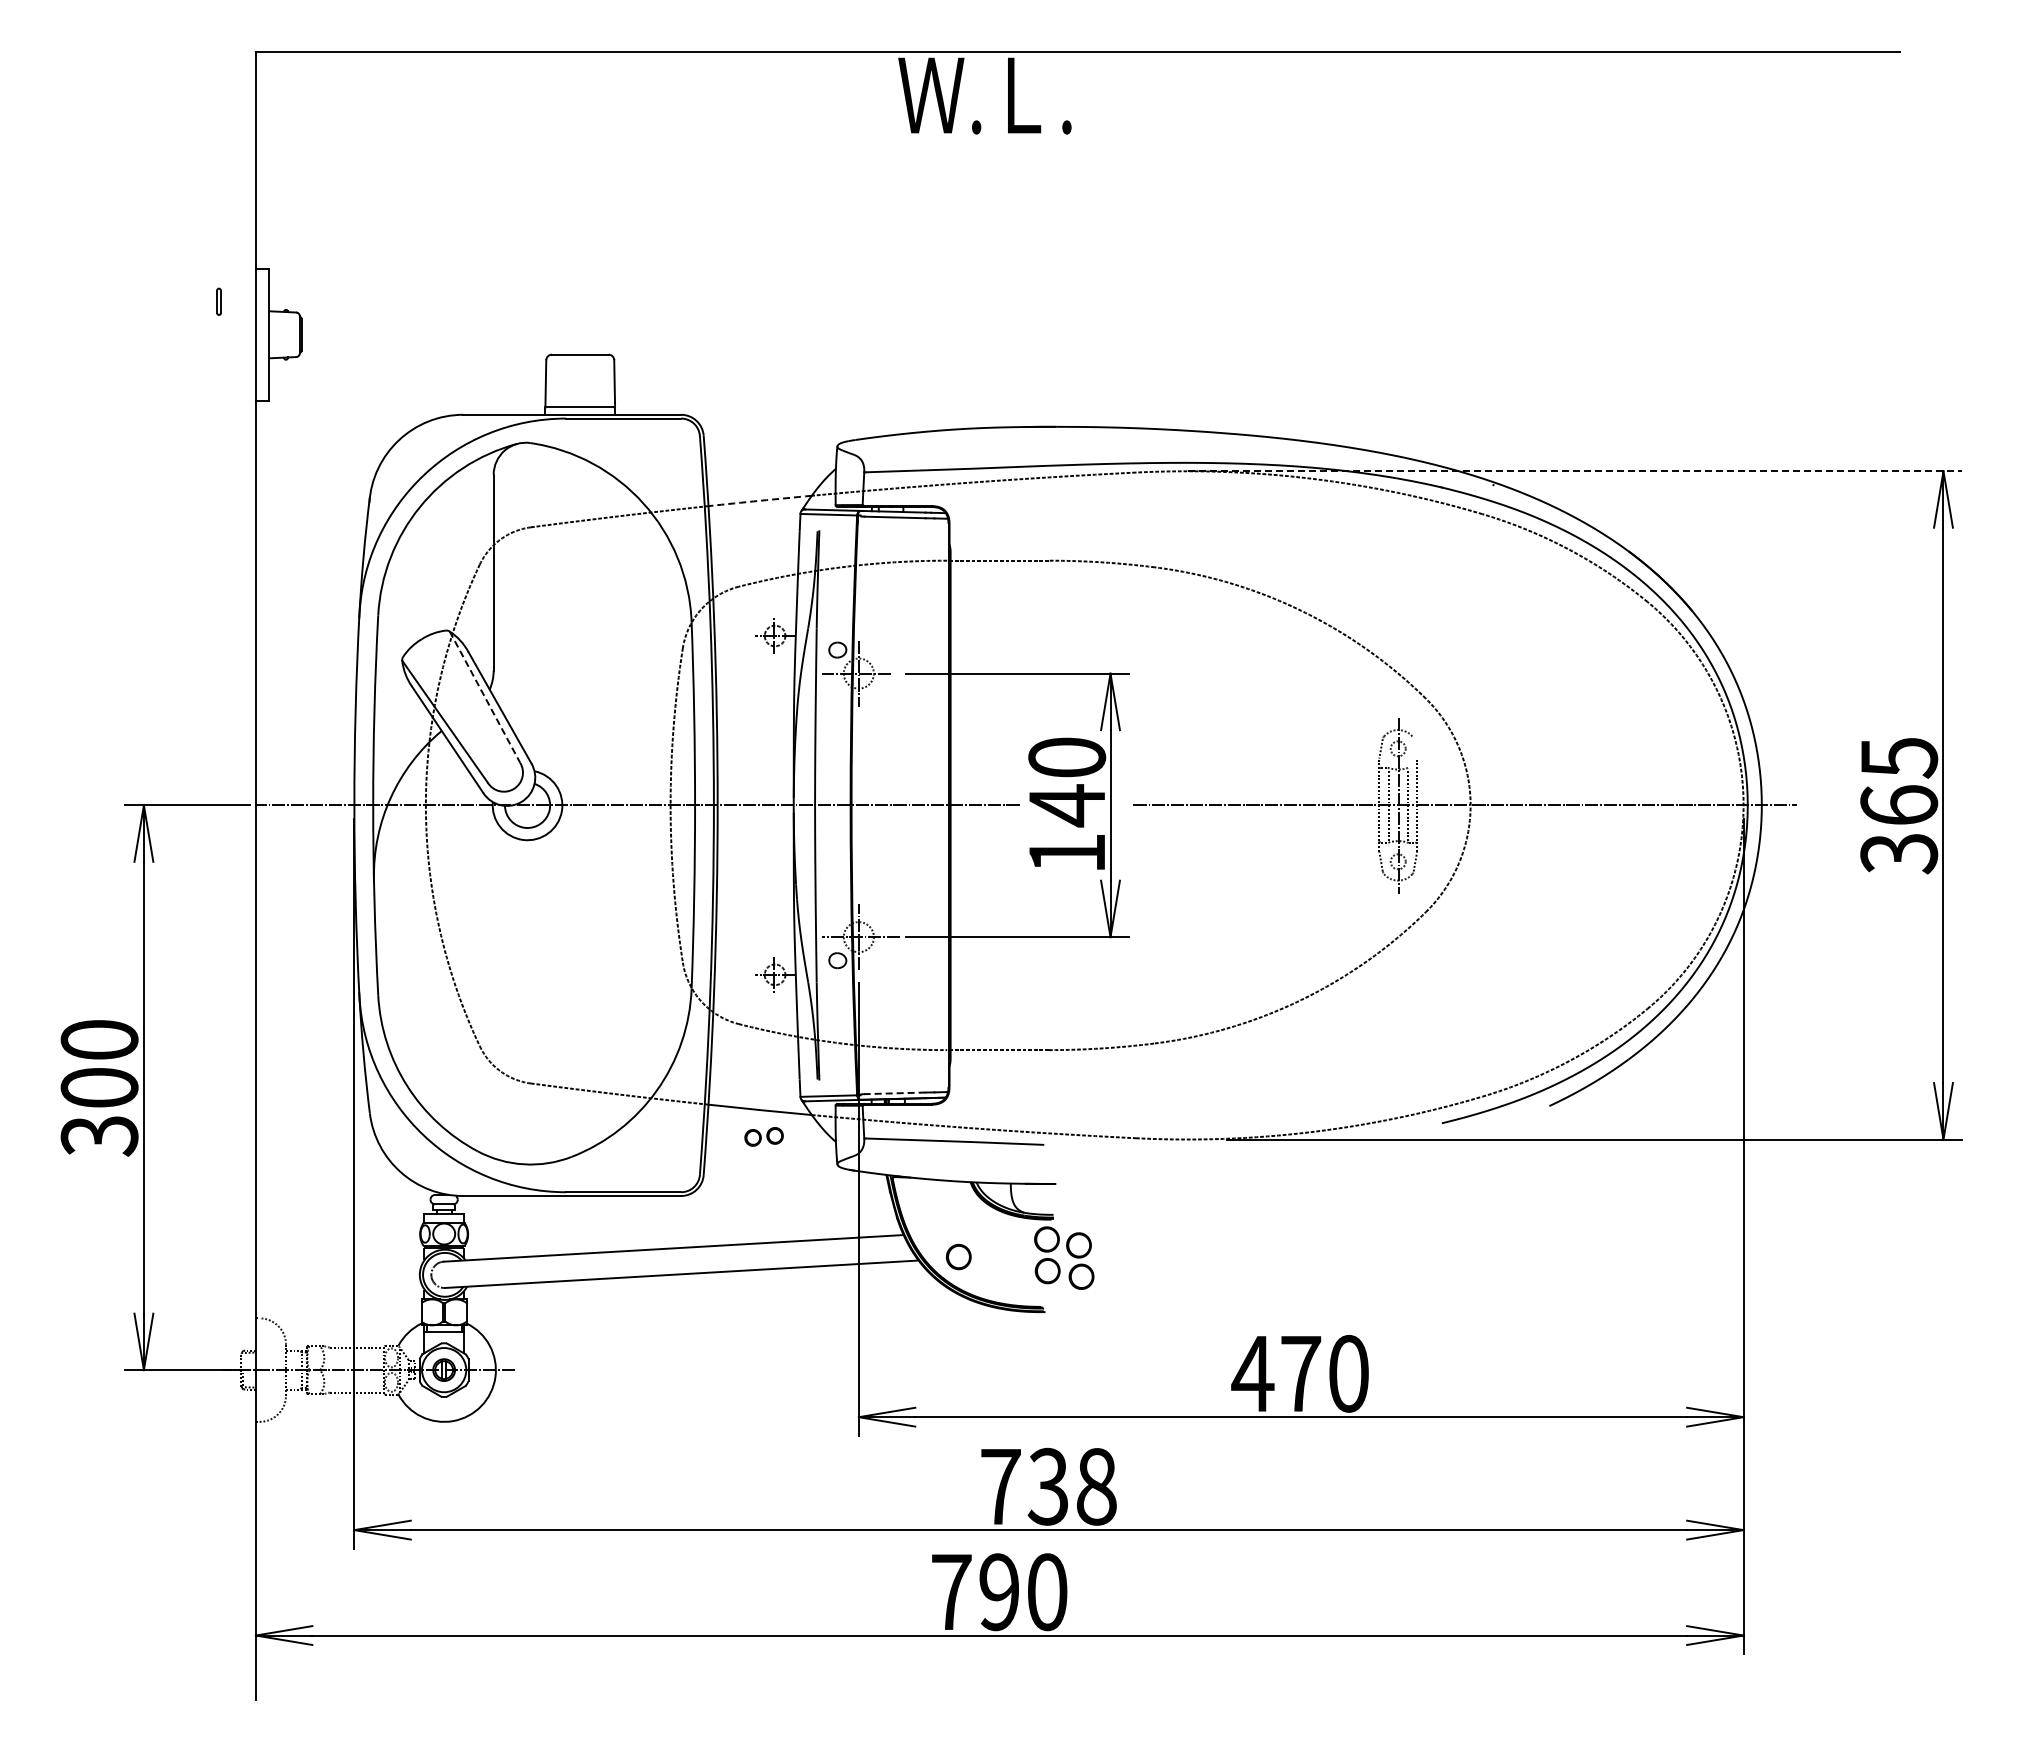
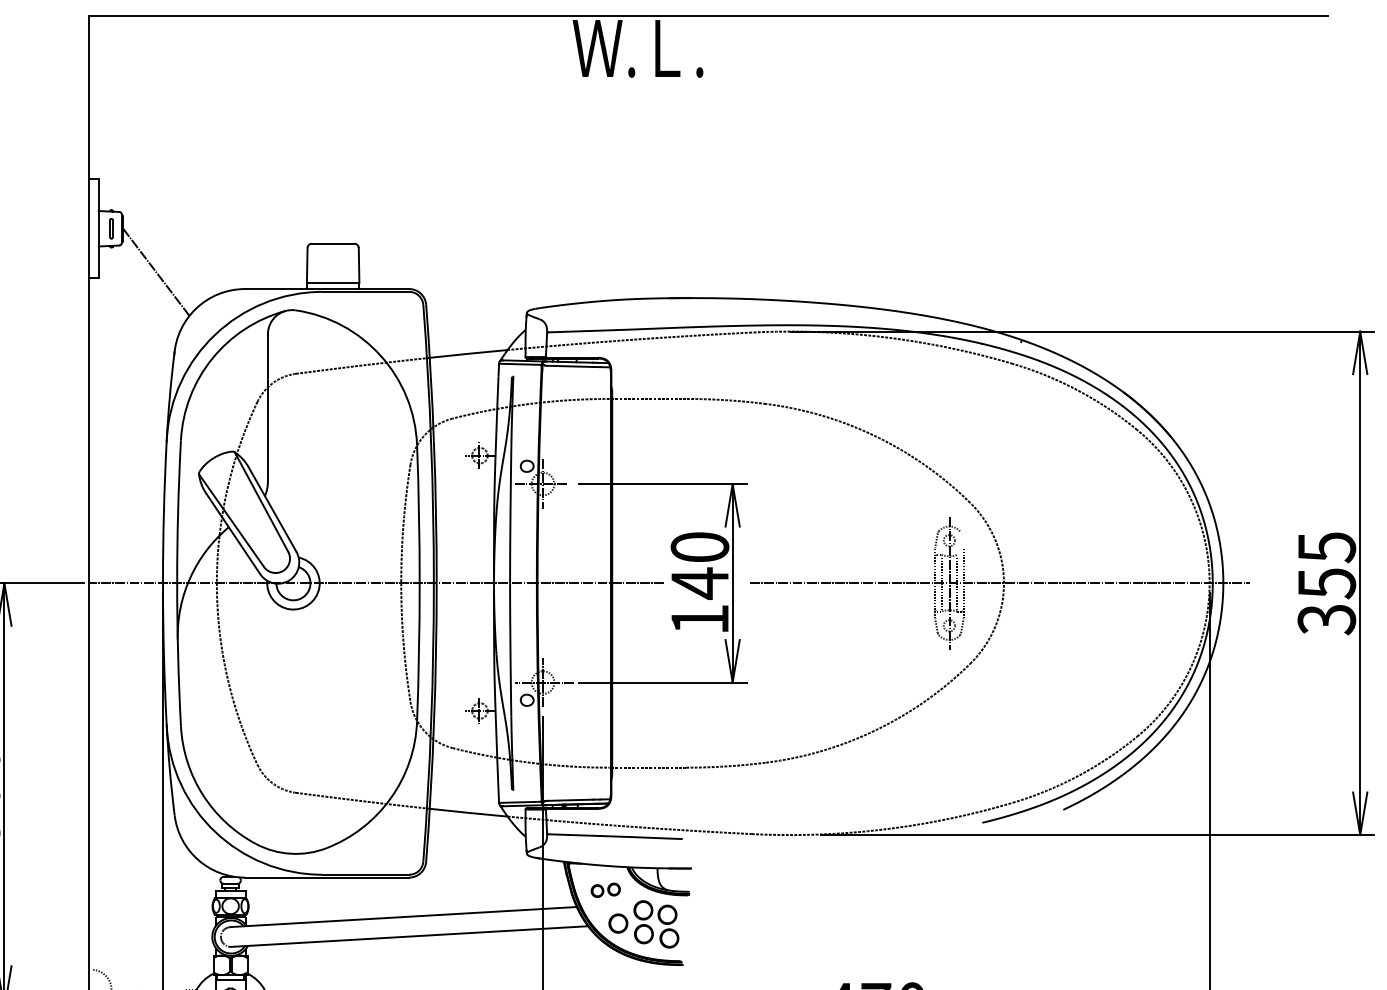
part: (218, 301) -> (111, 228), moved
line: (345, 392) -> (156, 272), added
line: (1575, 471) -> (1082, 331), dashed -> solid
arc: (760, 500) -> (468, 353), dashed -> solid
line: (484, 697) -> (261, 502), dashed -> solid
text: (1899, 805) -> (1327, 583), 365 -> 355
line: (895, 1093) -> (570, 800), dashed -> solid
part: (763, 1136) -> (605, 890), moved
part: (1064, 1257) -> (656, 923), moved

